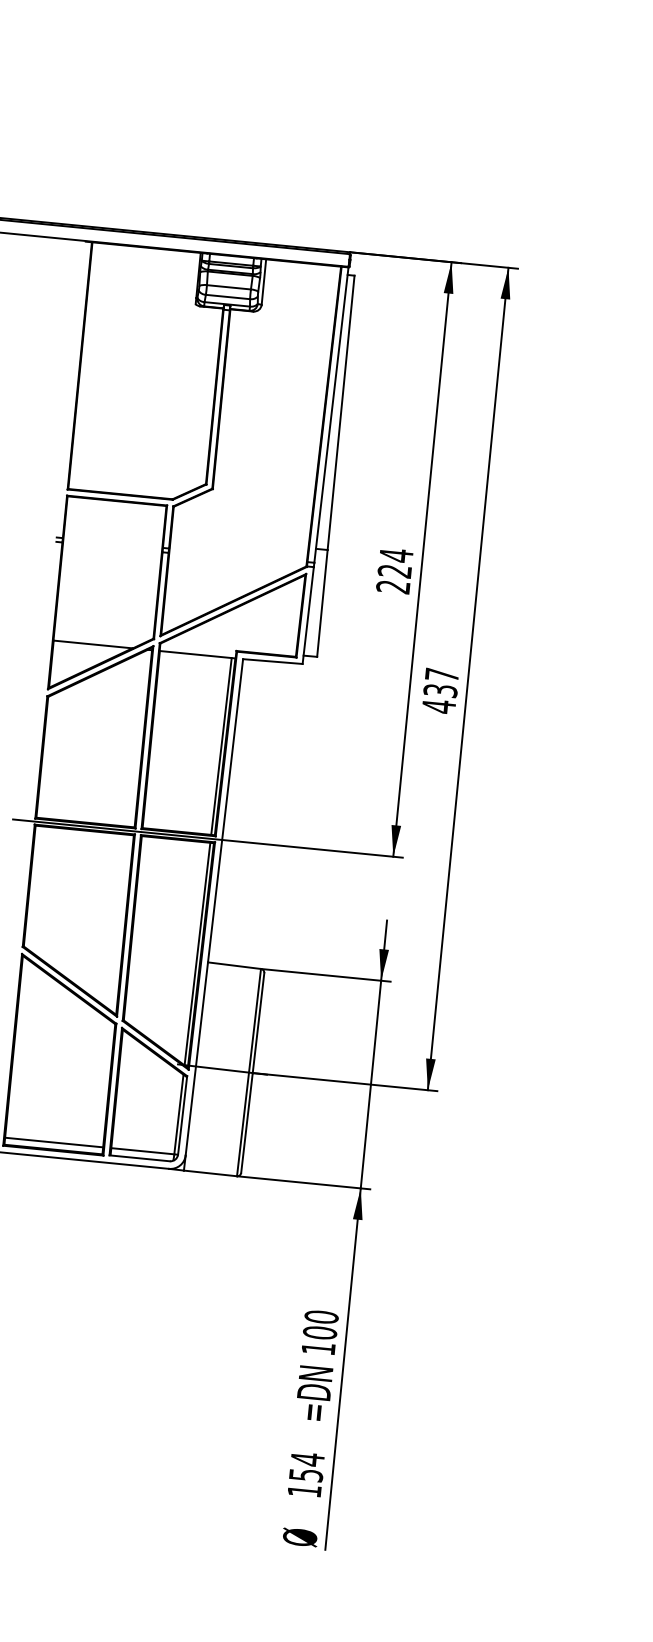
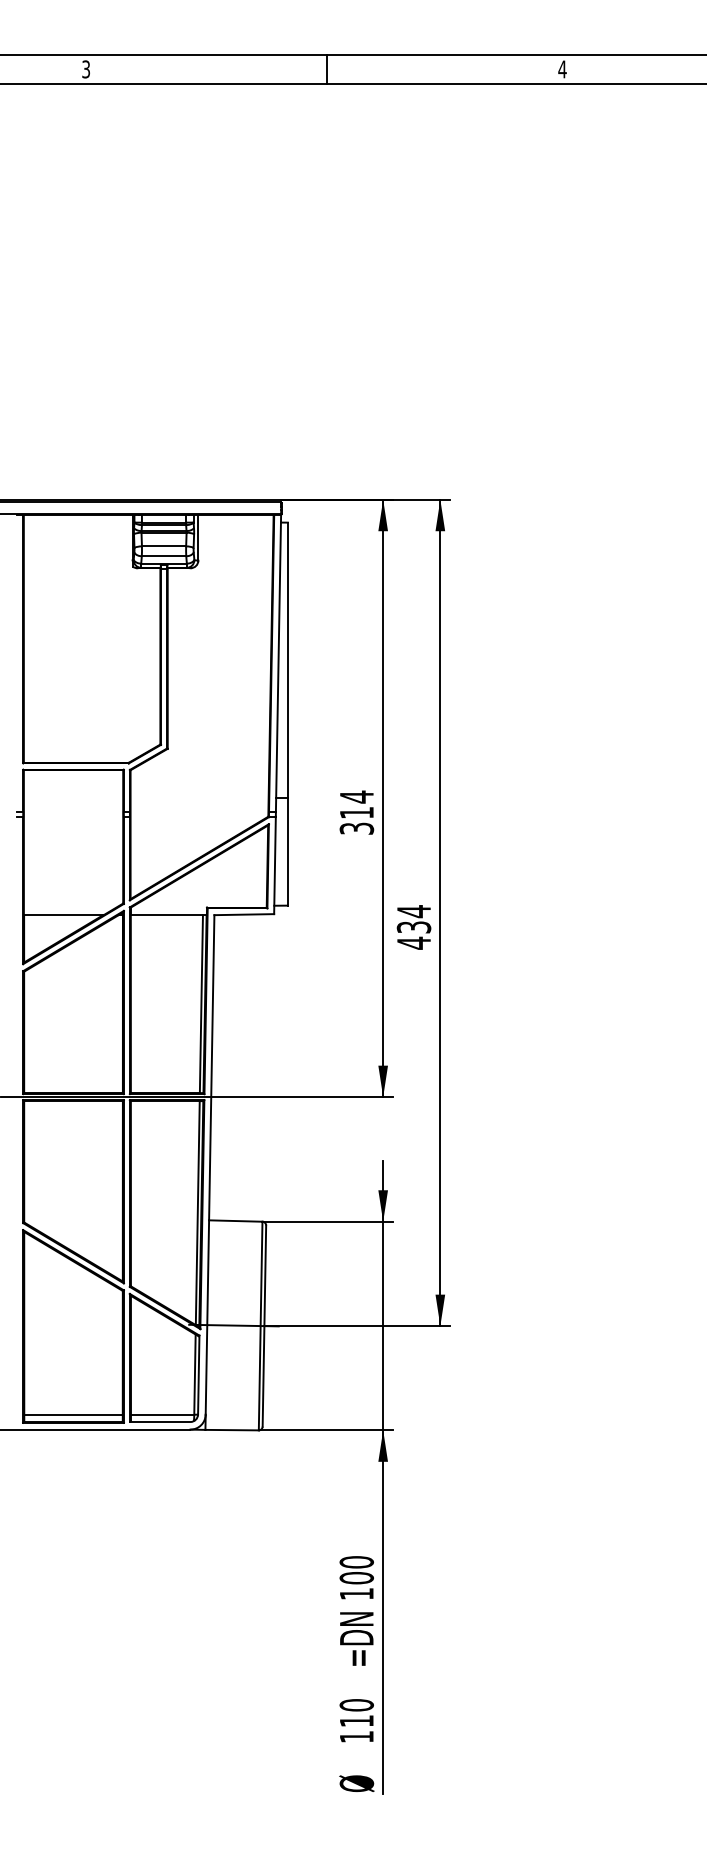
text: (393, 578) -> (356, 820), 224 -> 314
text: (441, 674) -> (413, 911), 437 -> 434
text: (306, 1466) -> (356, 1712), 154 -> 110

